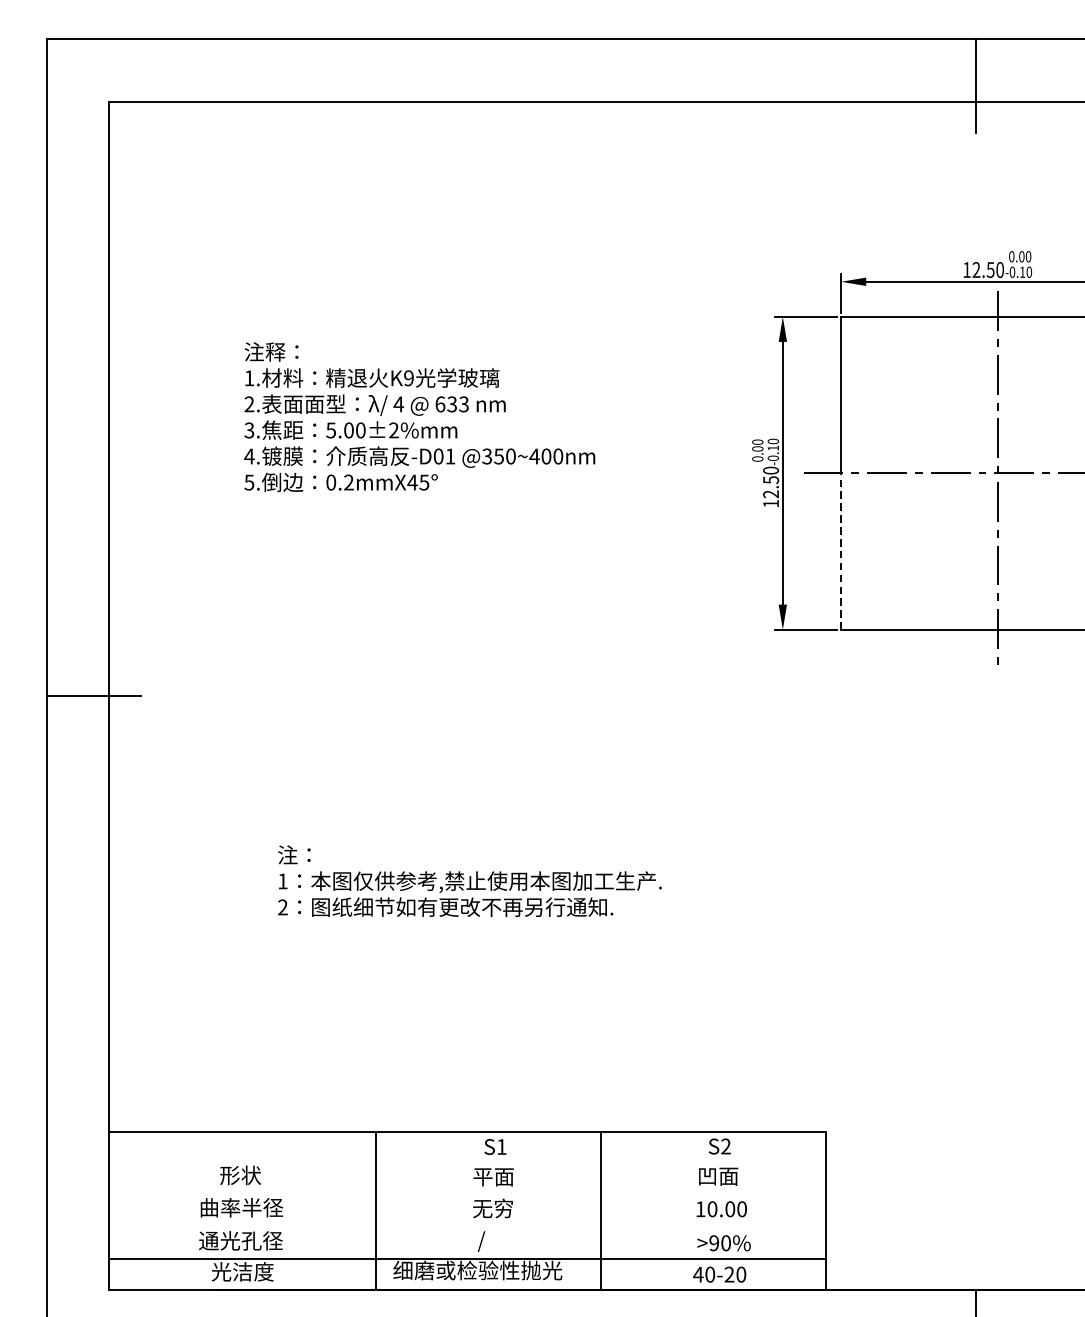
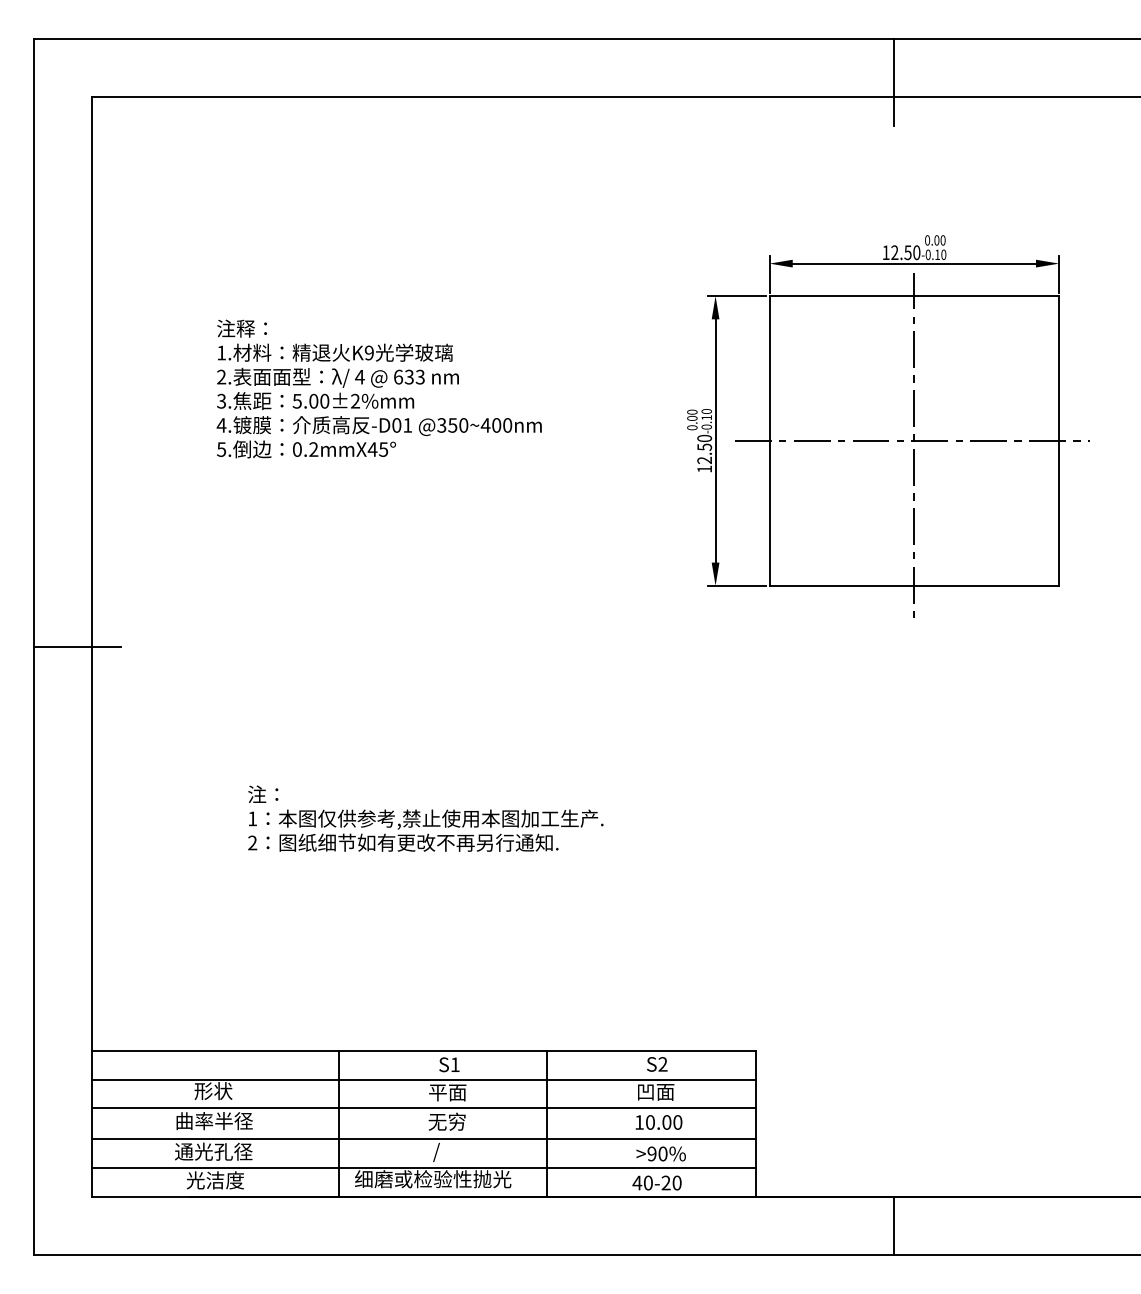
line: (841, 550) -> (769, 512), dashed -> solid
line: (467, 1162) -> (423, 1079), added
line: (467, 1194) -> (423, 1108), added
line: (467, 1227) -> (423, 1139), added

